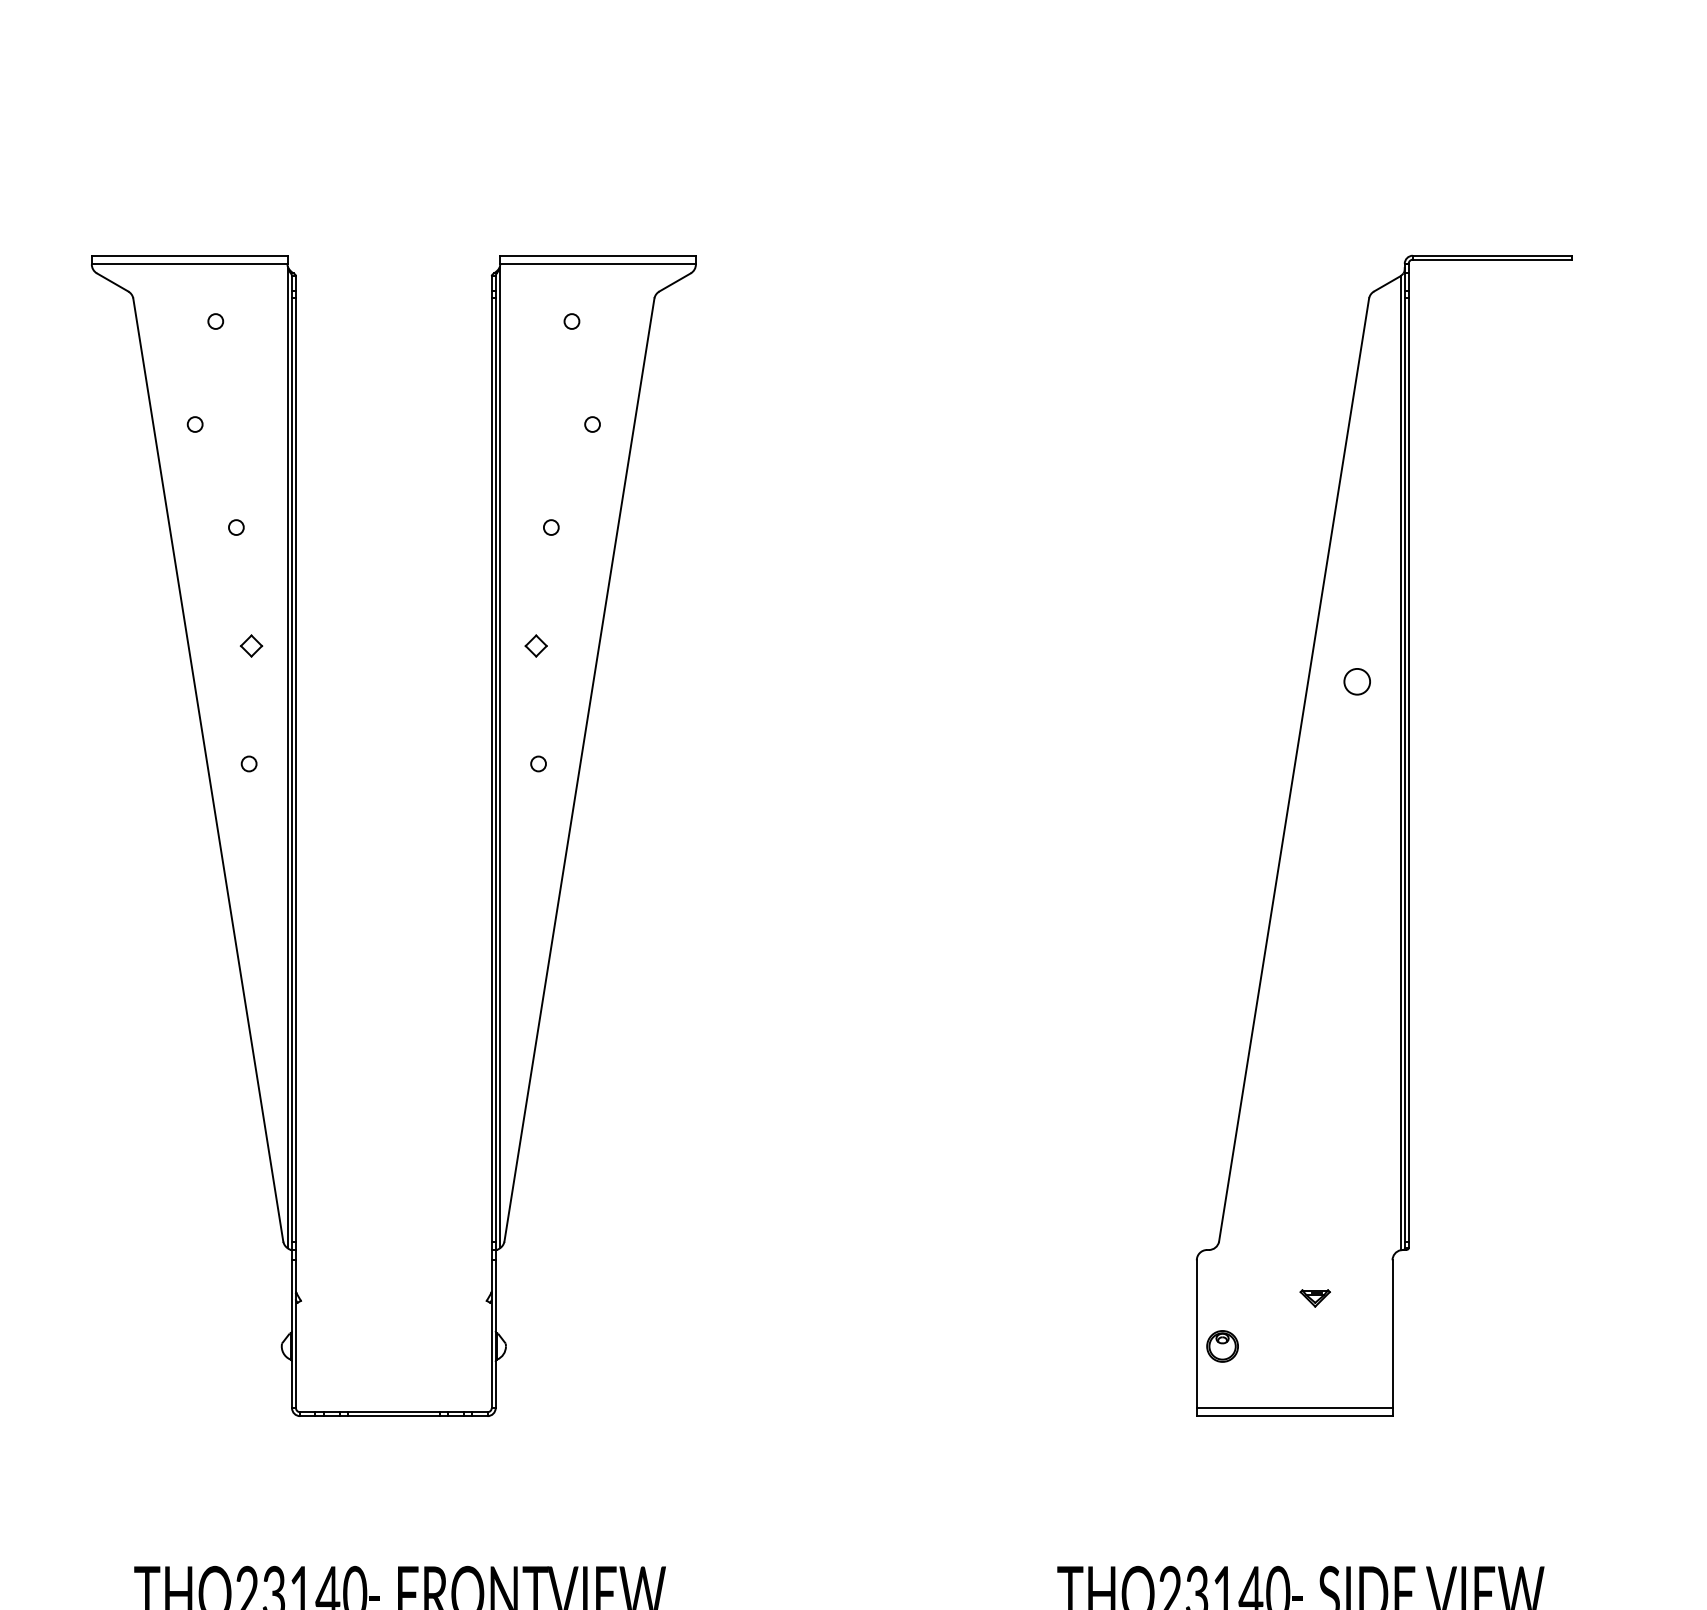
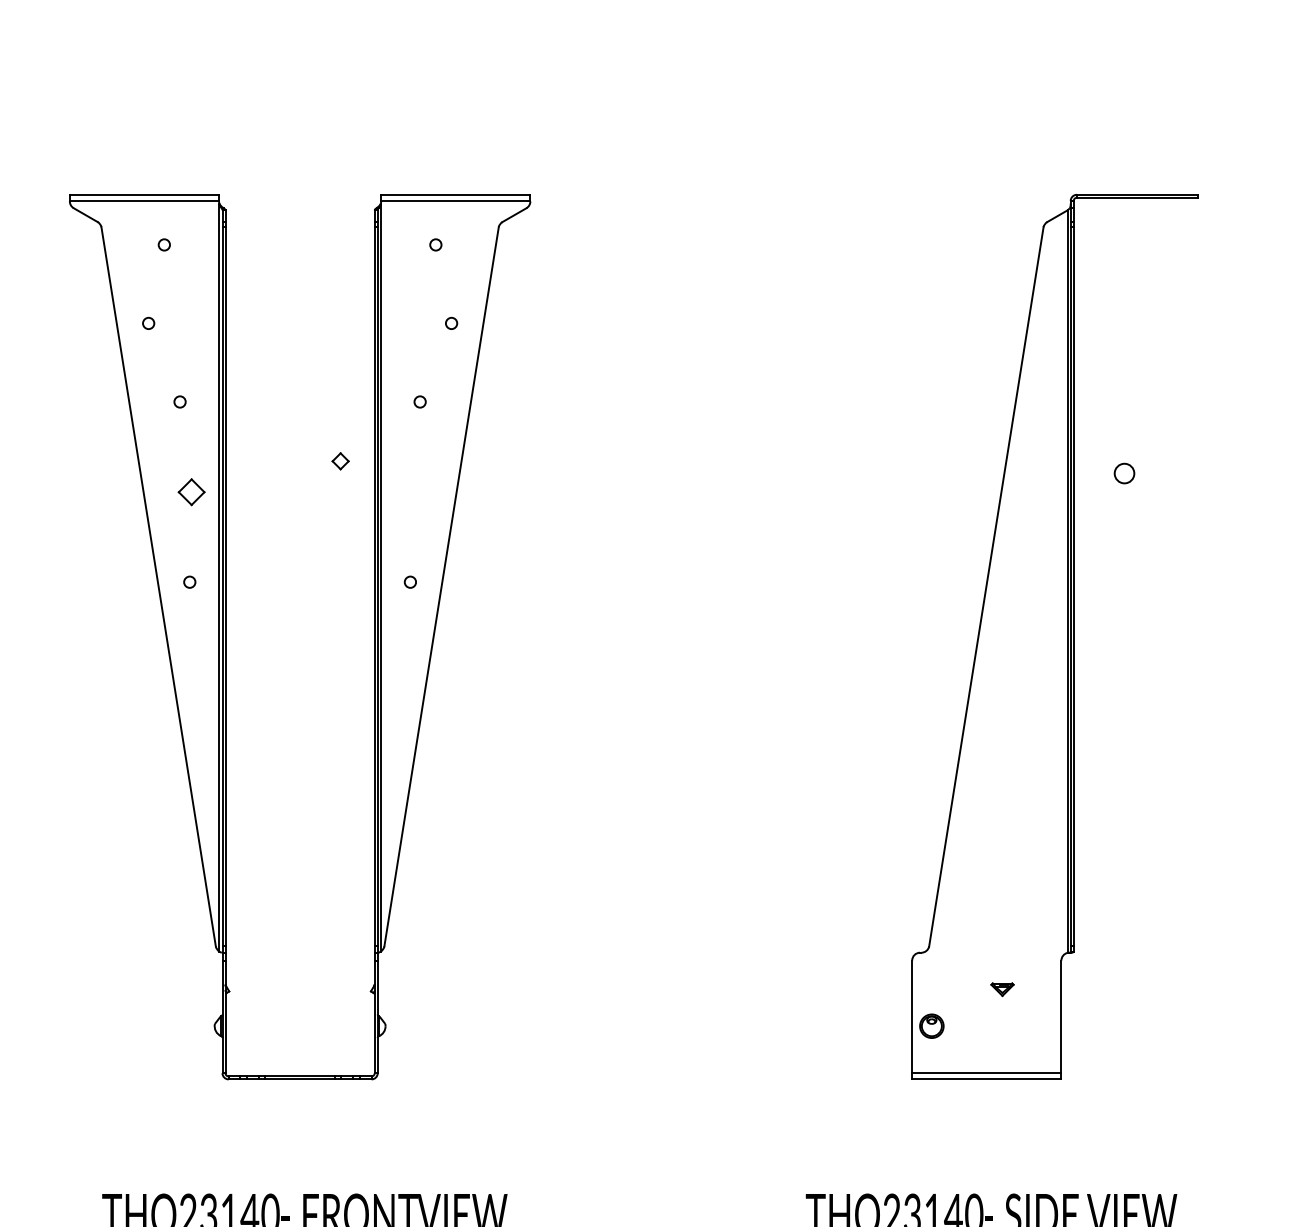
part: (251, 646) -> (191, 492), size x1.6
part: (536, 646) -> (340, 461), moved
circle: (1357, 681) -> (1124, 473), moved

